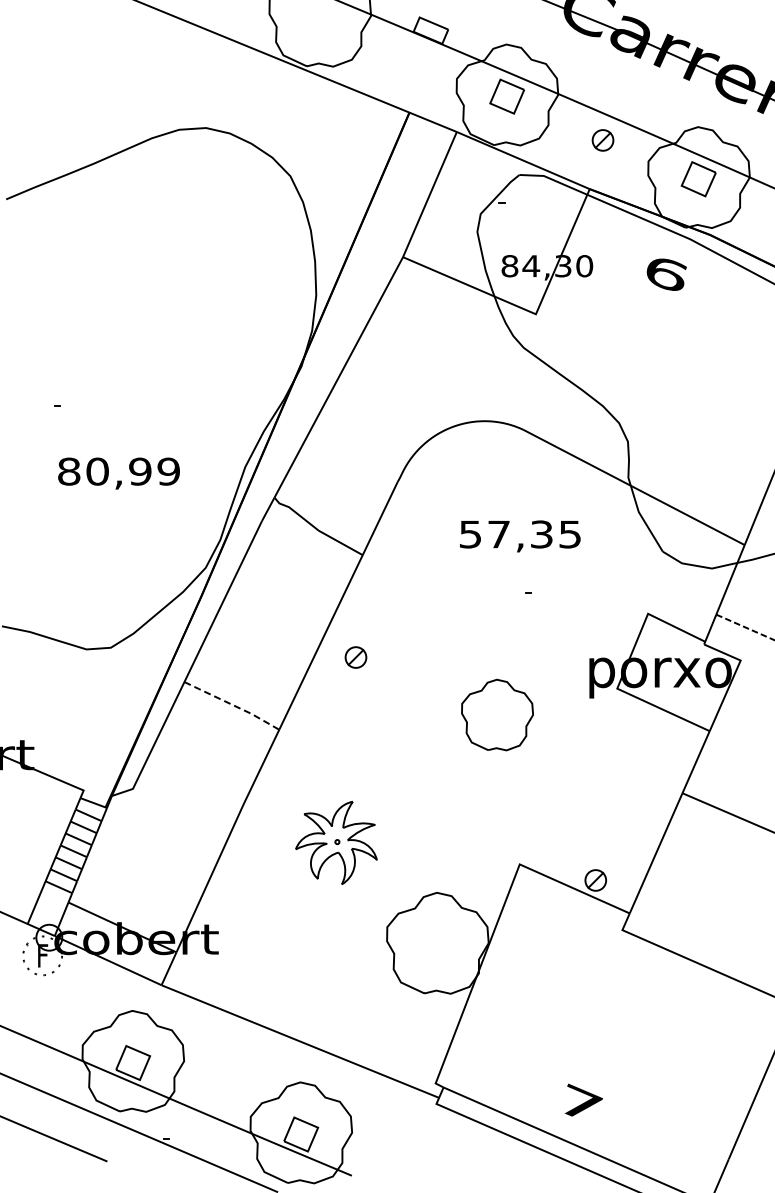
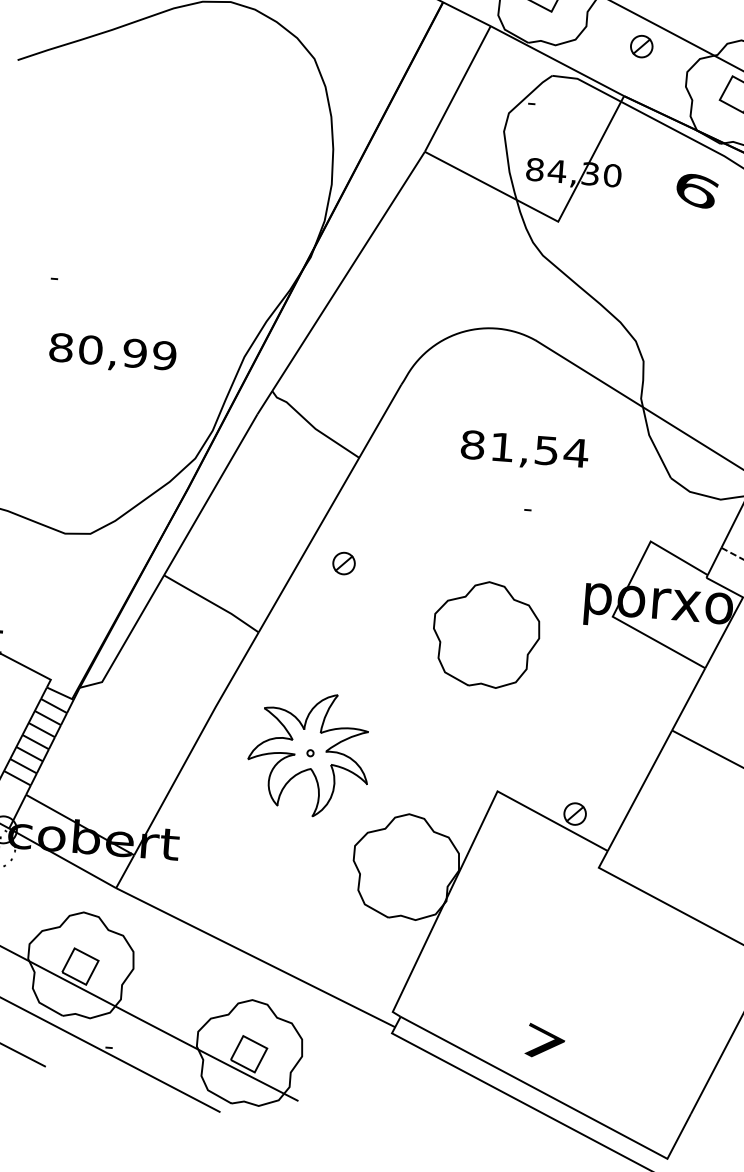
text: (520, 534) -> (524, 449), 57,35 -> 81,54
line: (232, 705) -> (212, 603), dashed -> solid
part: (497, 714) -> (486, 633), size x1.43
part: (336, 842) -> (309, 753), size x1.43

